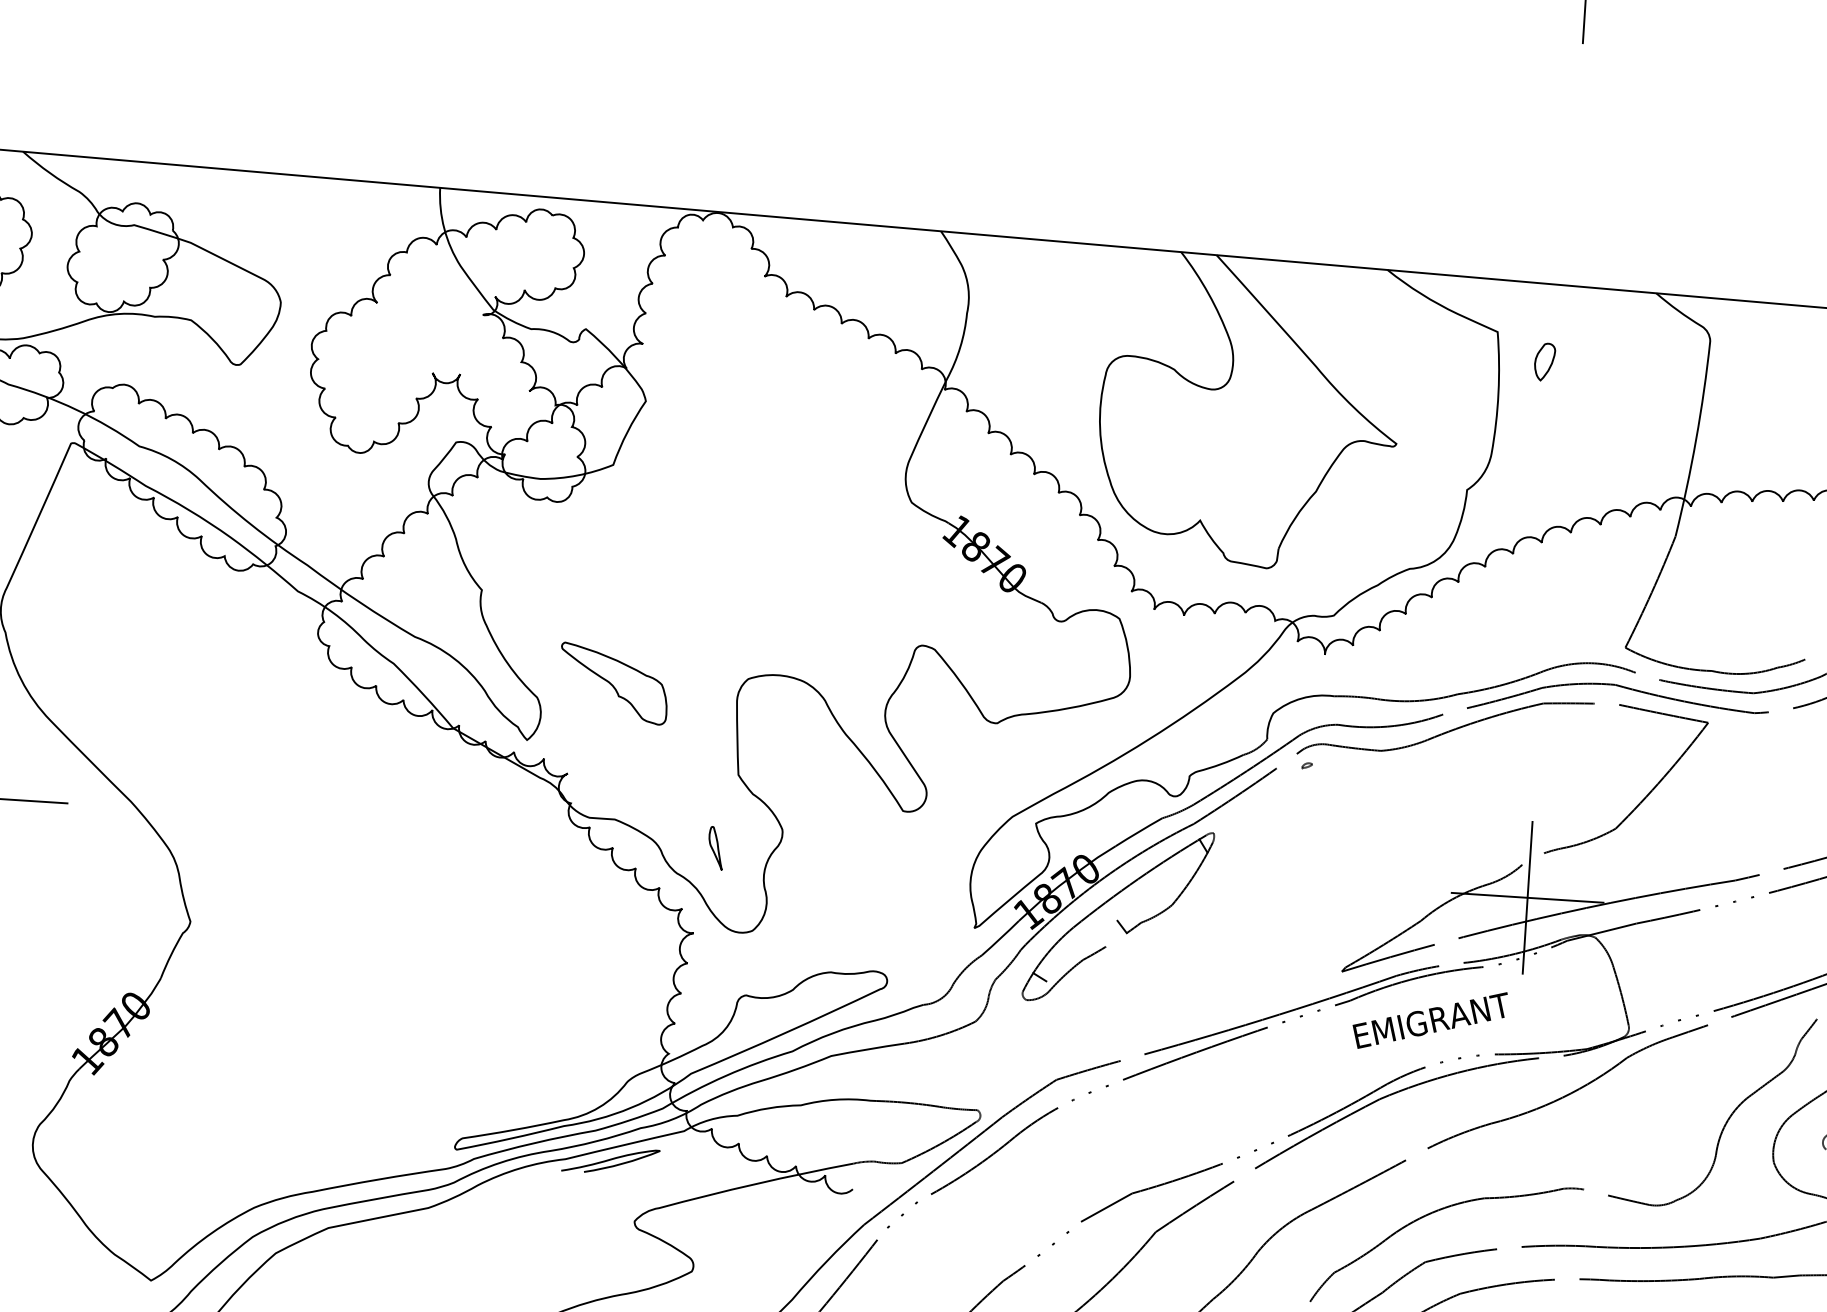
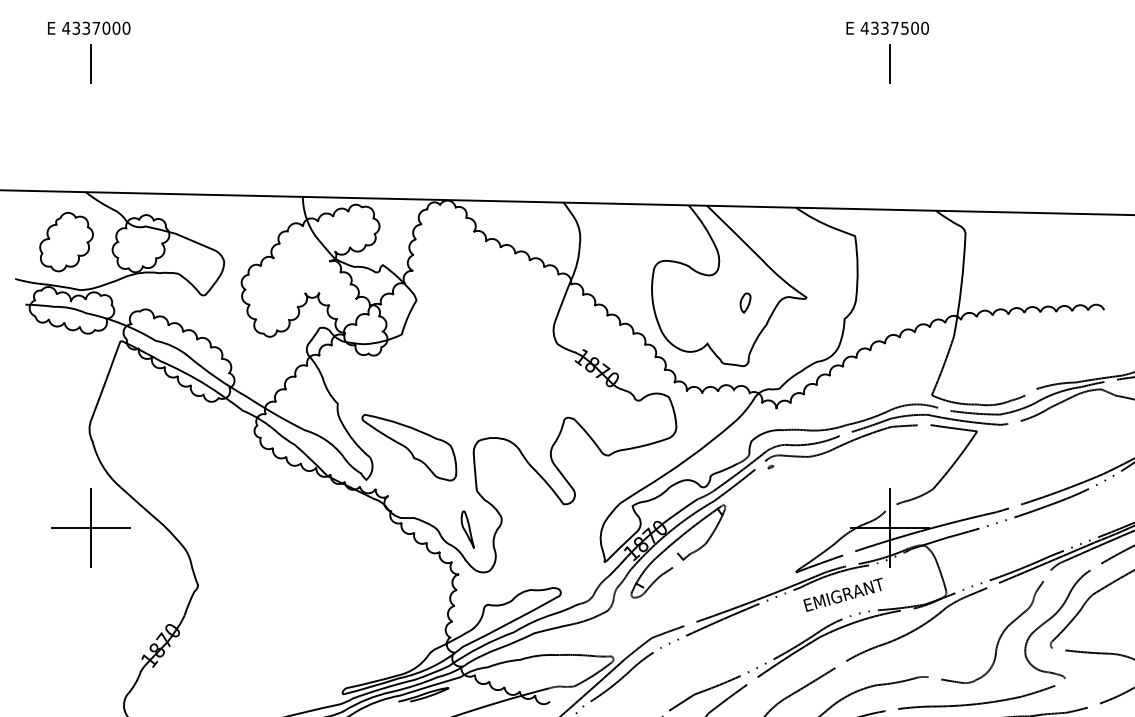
part: (1544, 360) -> (745, 302), moved
part: (614, 683) -> (409, 447), size x1.67
part: (715, 848) -> (467, 529), size x1.67

